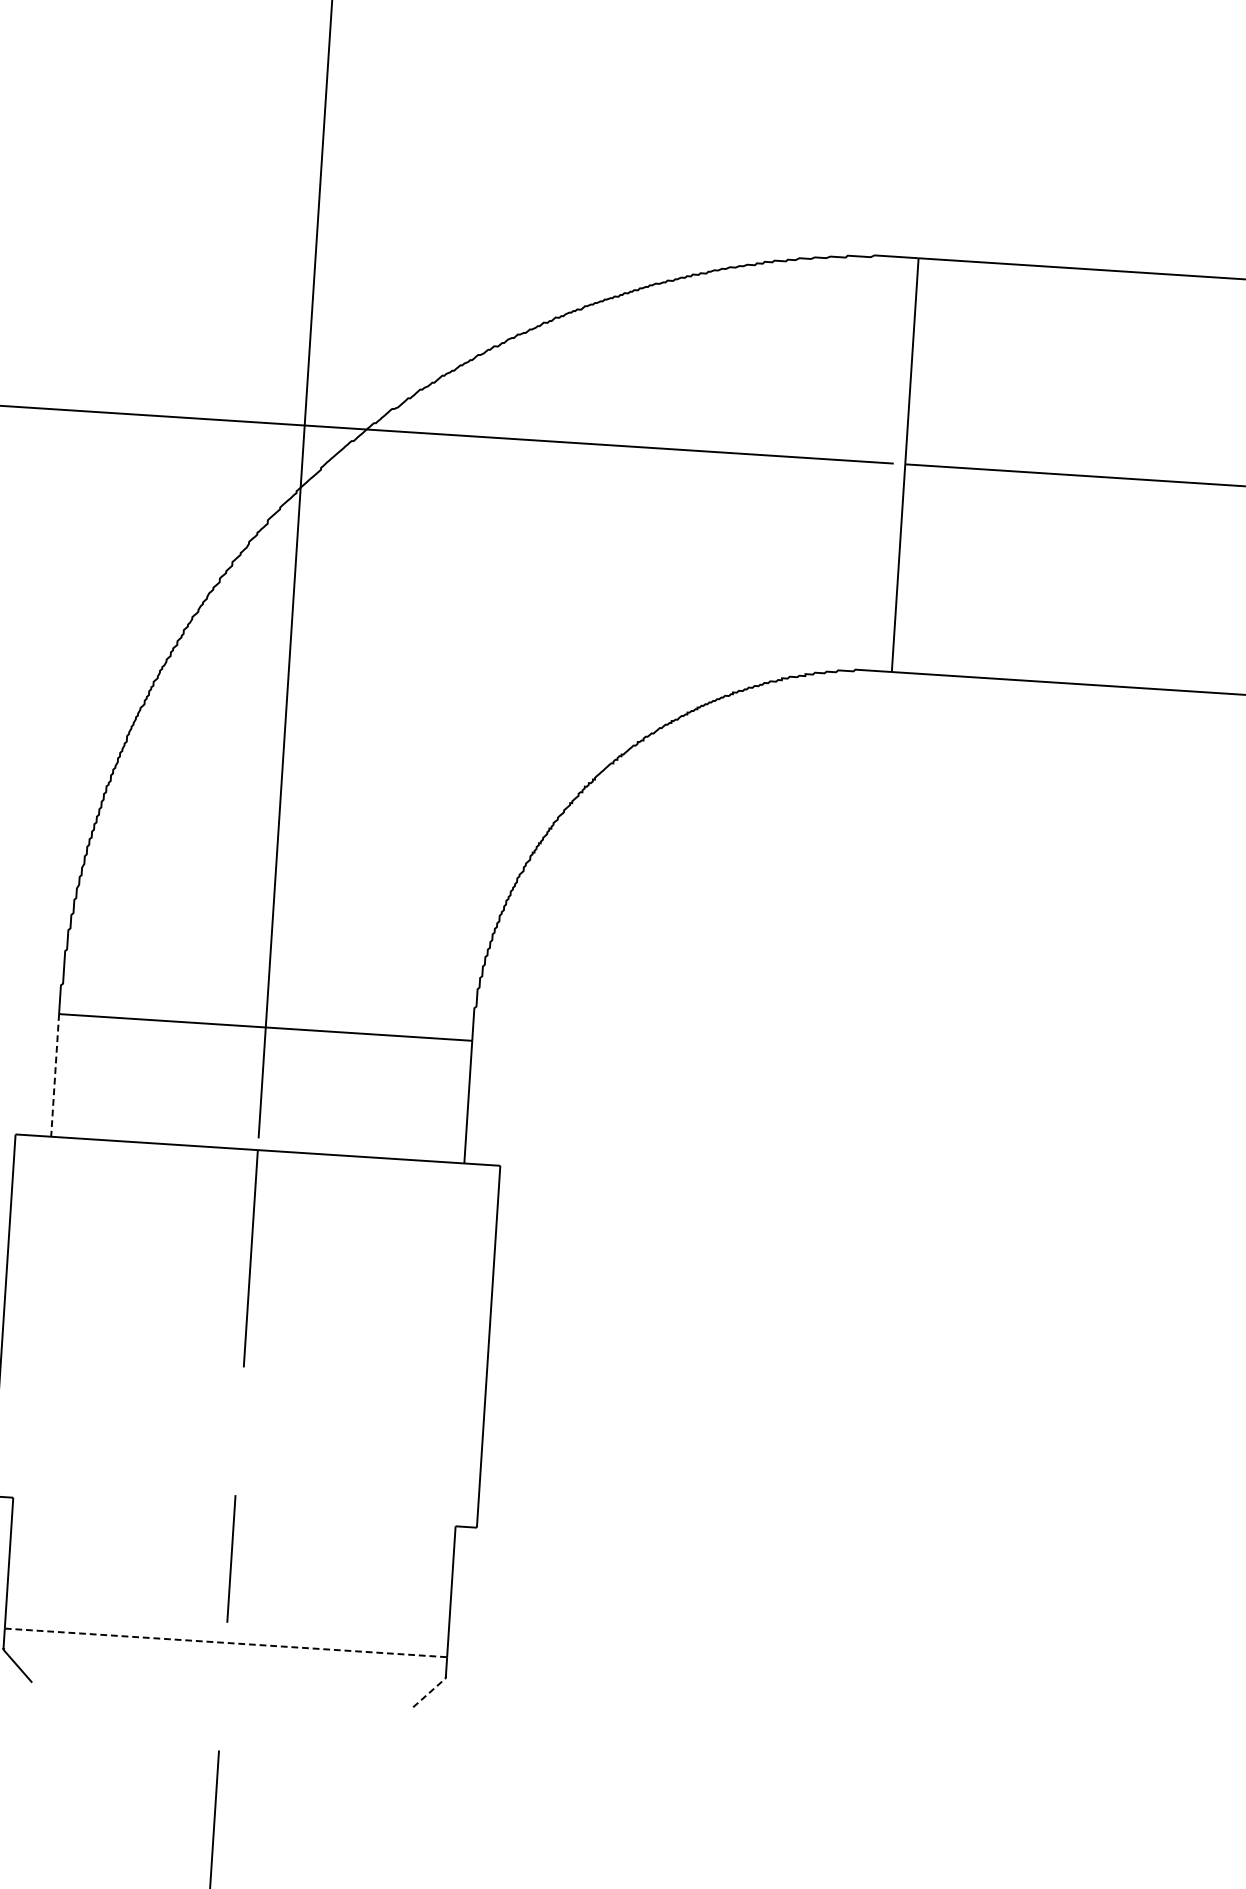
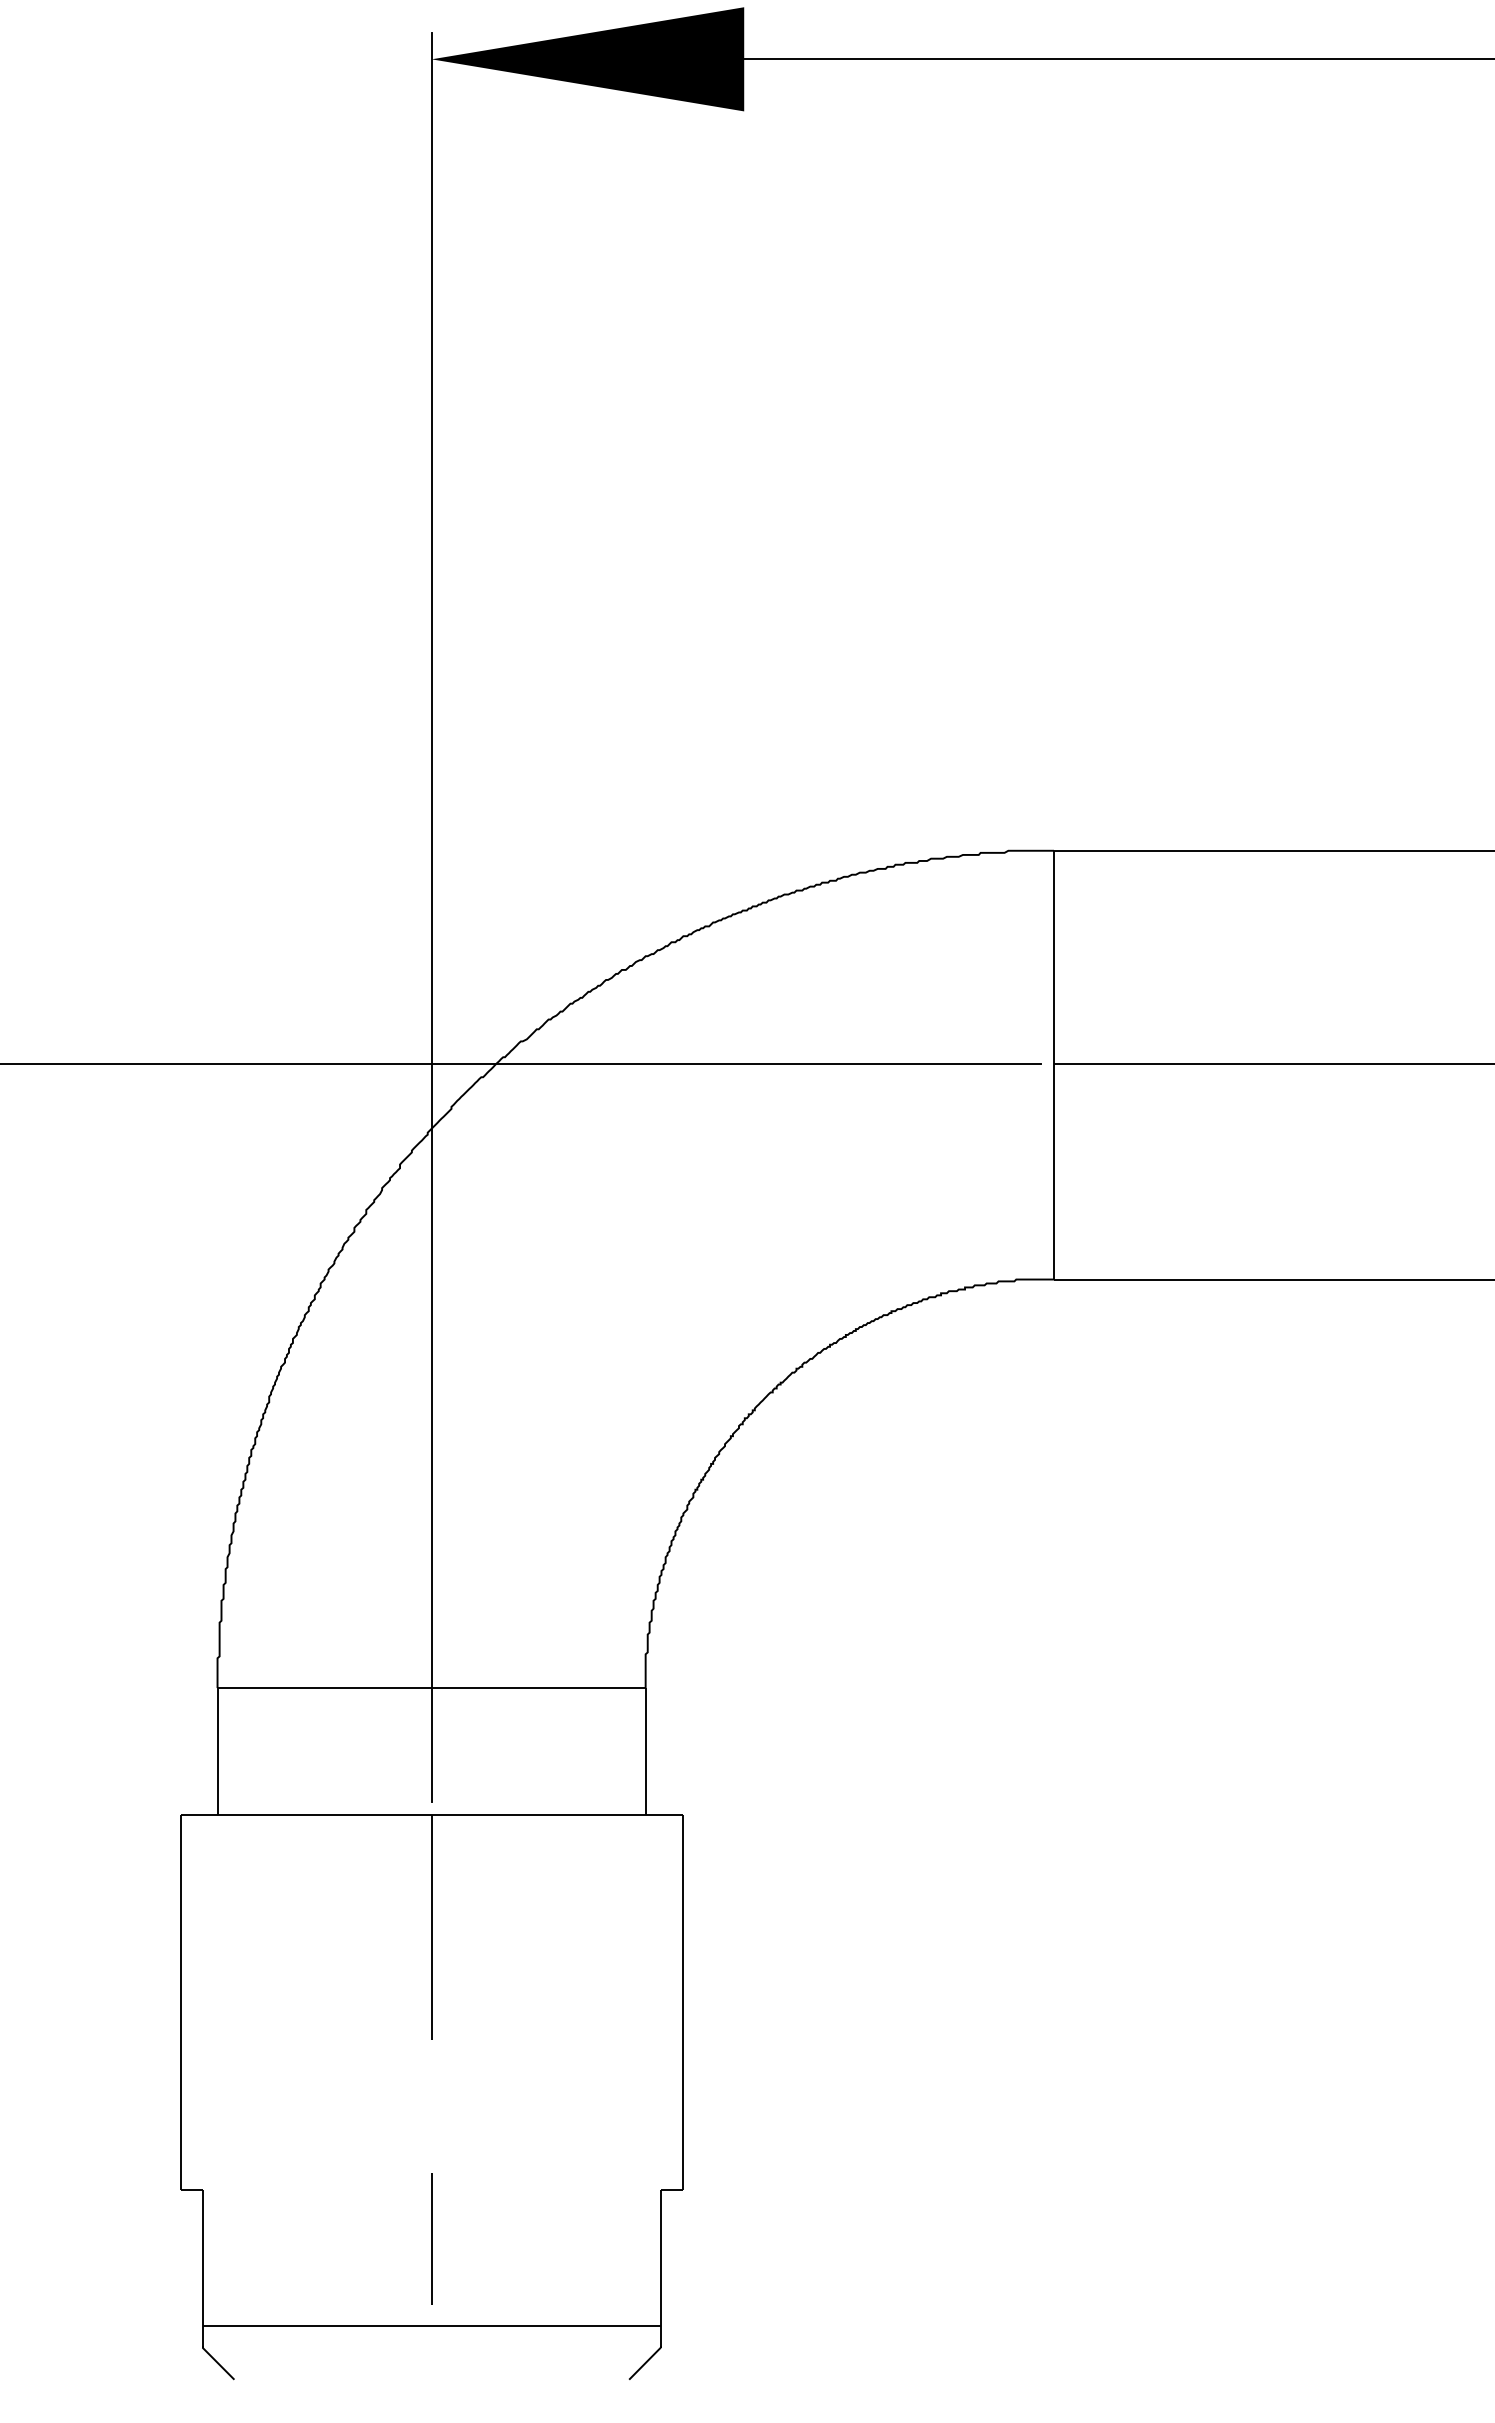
line: (55, 1075) -> (217, 1751), dashed -> solid
line: (226, 1642) -> (432, 2325), dashed -> solid
line: (429, 1692) -> (645, 2363), dashed -> solid

